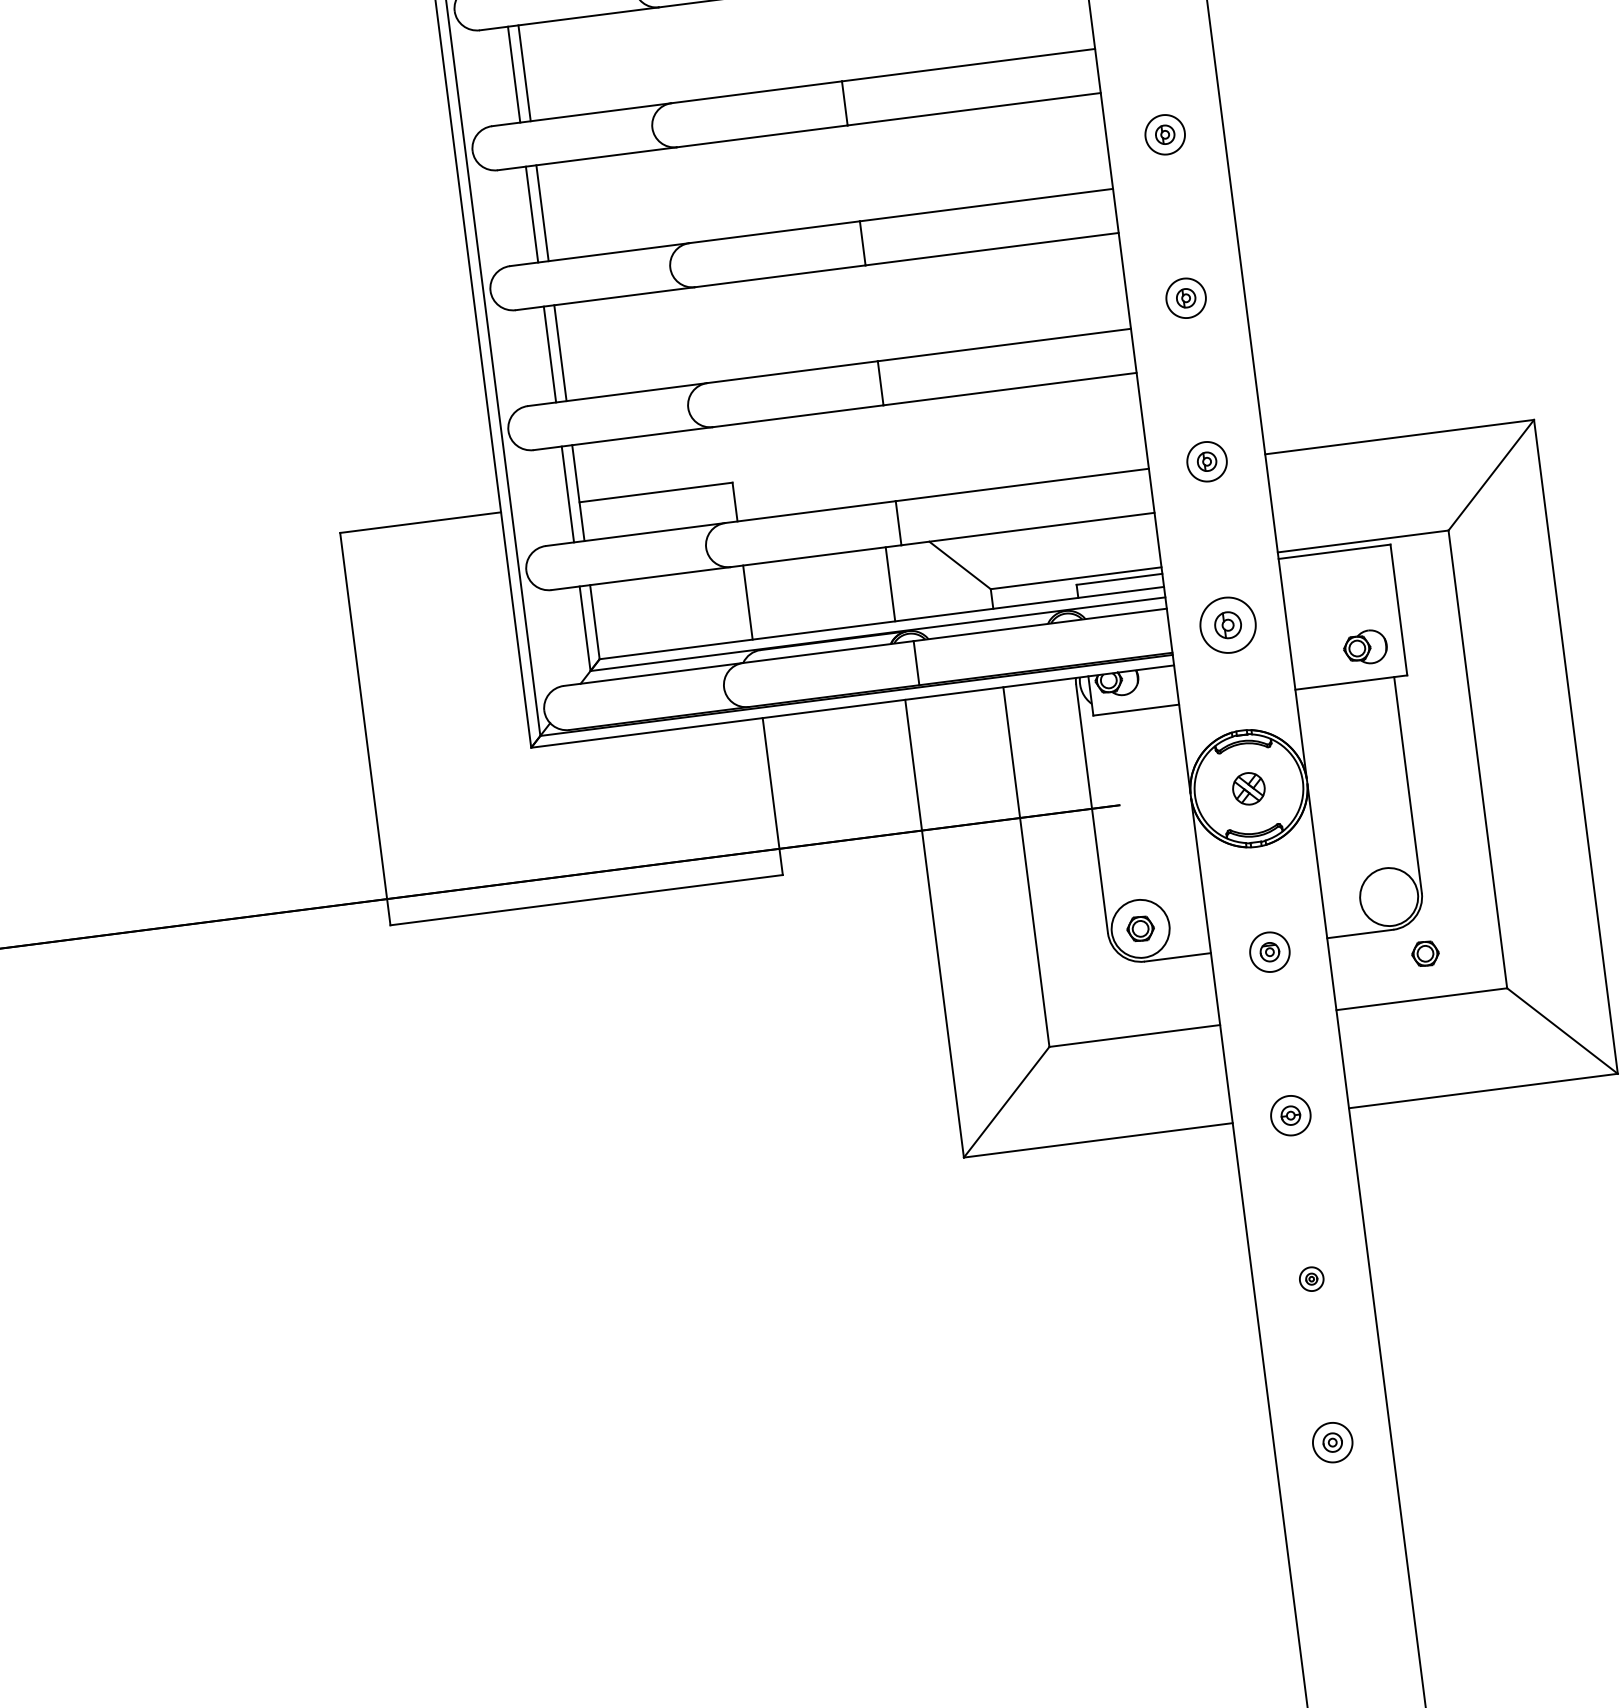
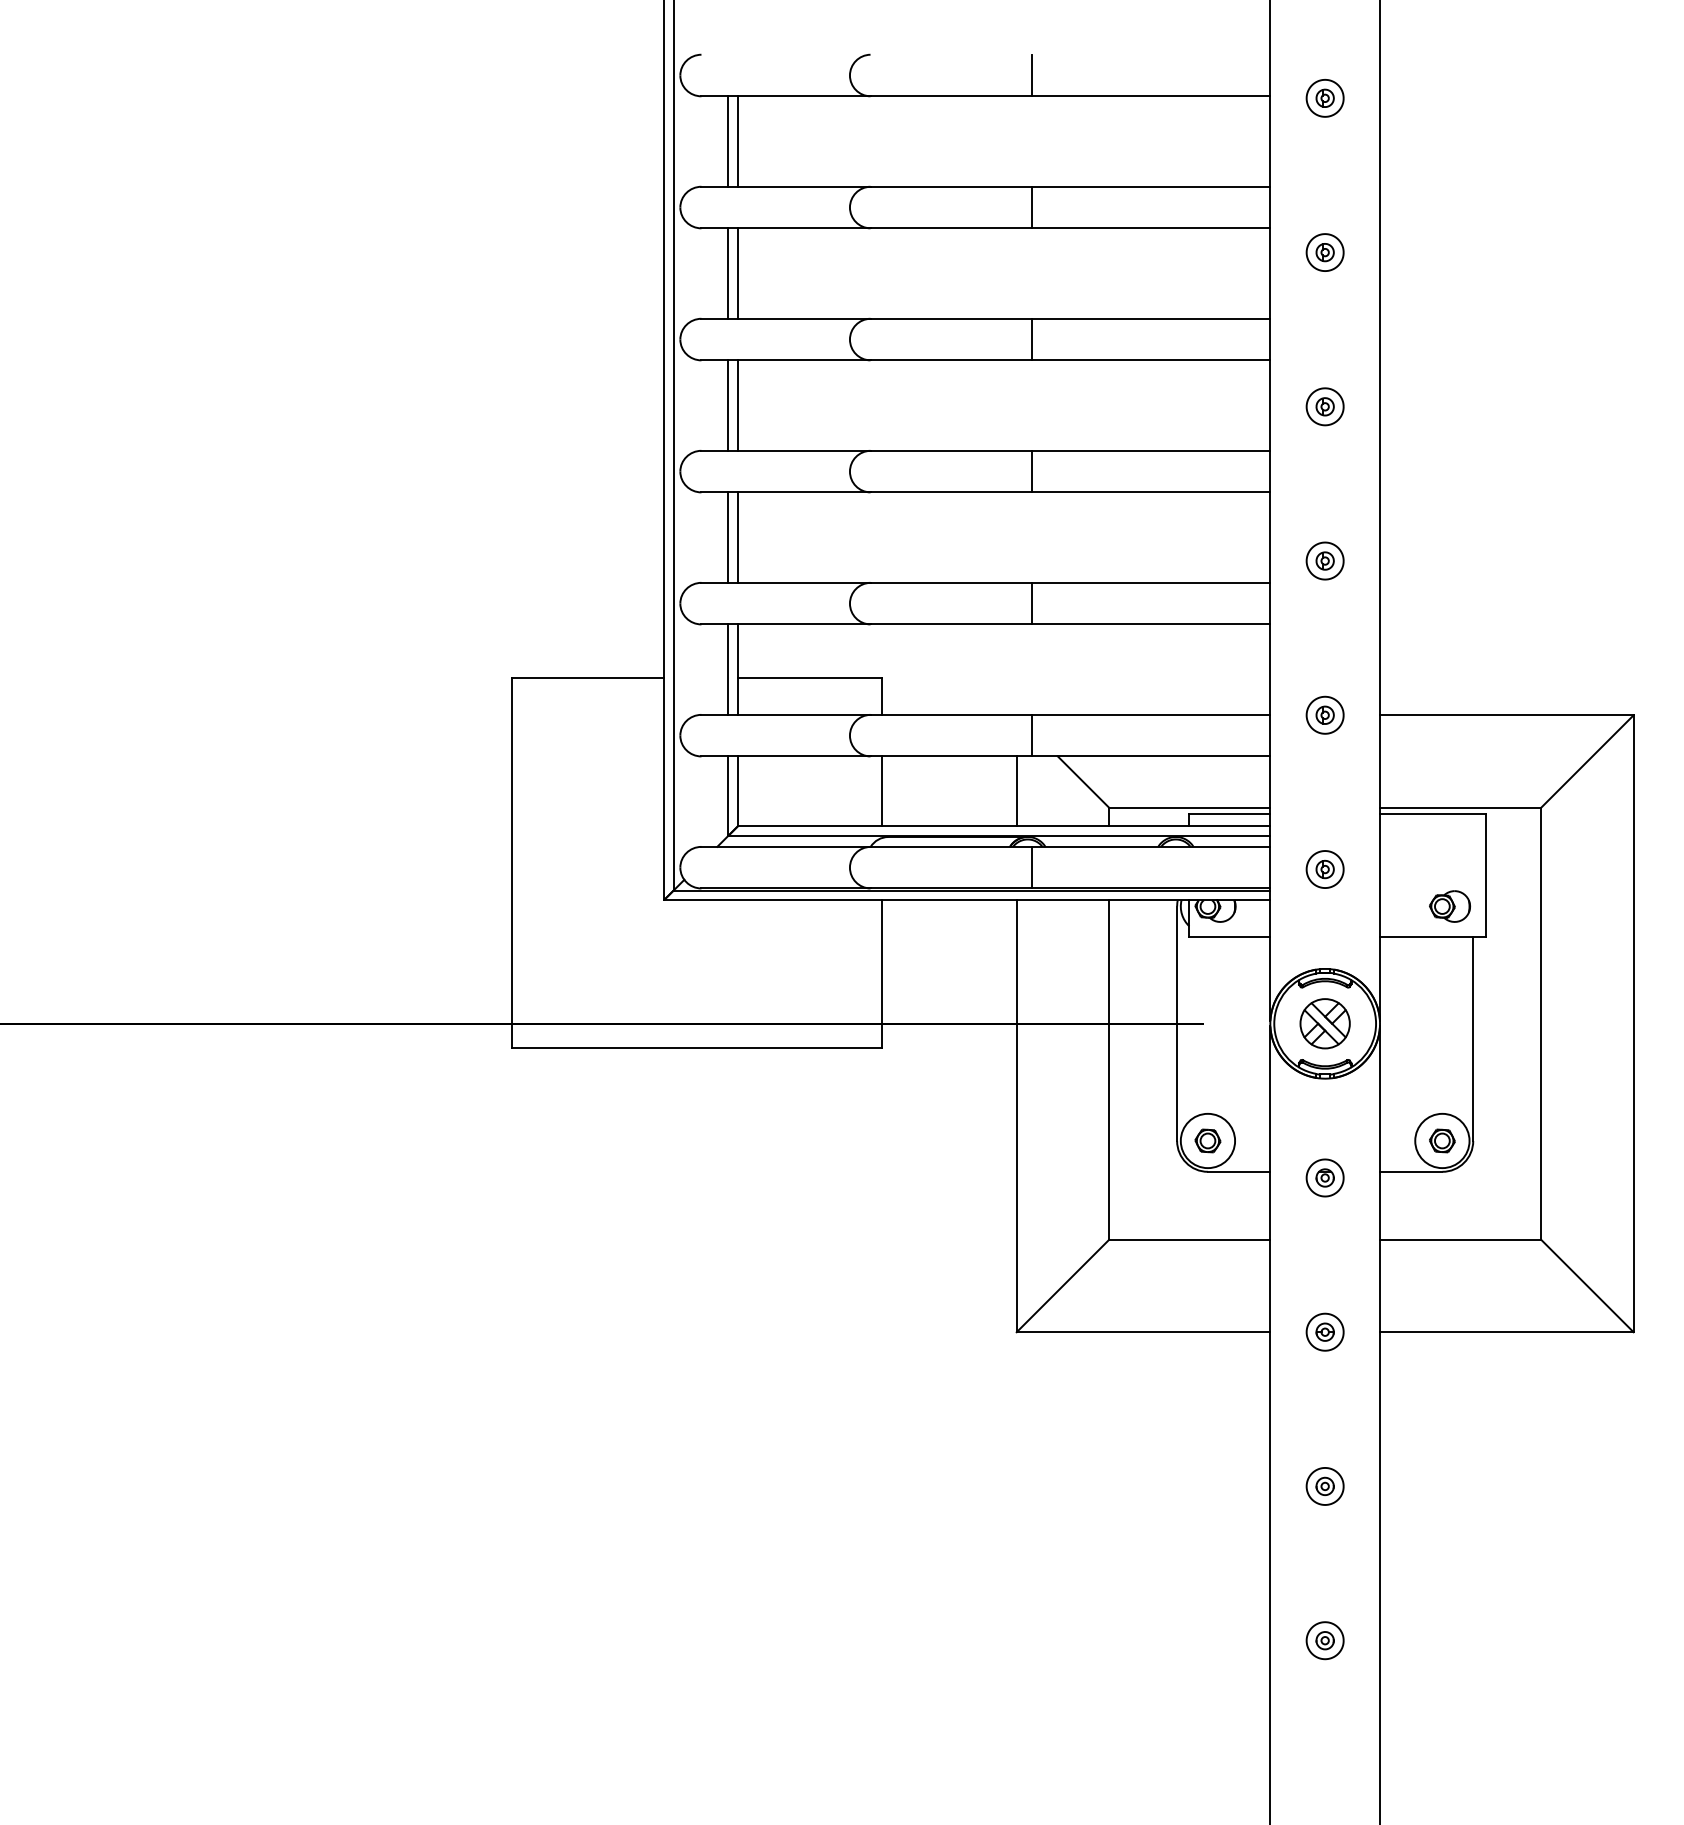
part: (1227, 625) -> (1324, 869), size x0.71
part: (1248, 788) -> (1324, 1023), size x1.67
part: (1425, 953) -> (1442, 1140), moved
part: (1311, 1279) -> (1324, 1486), size x1.67

